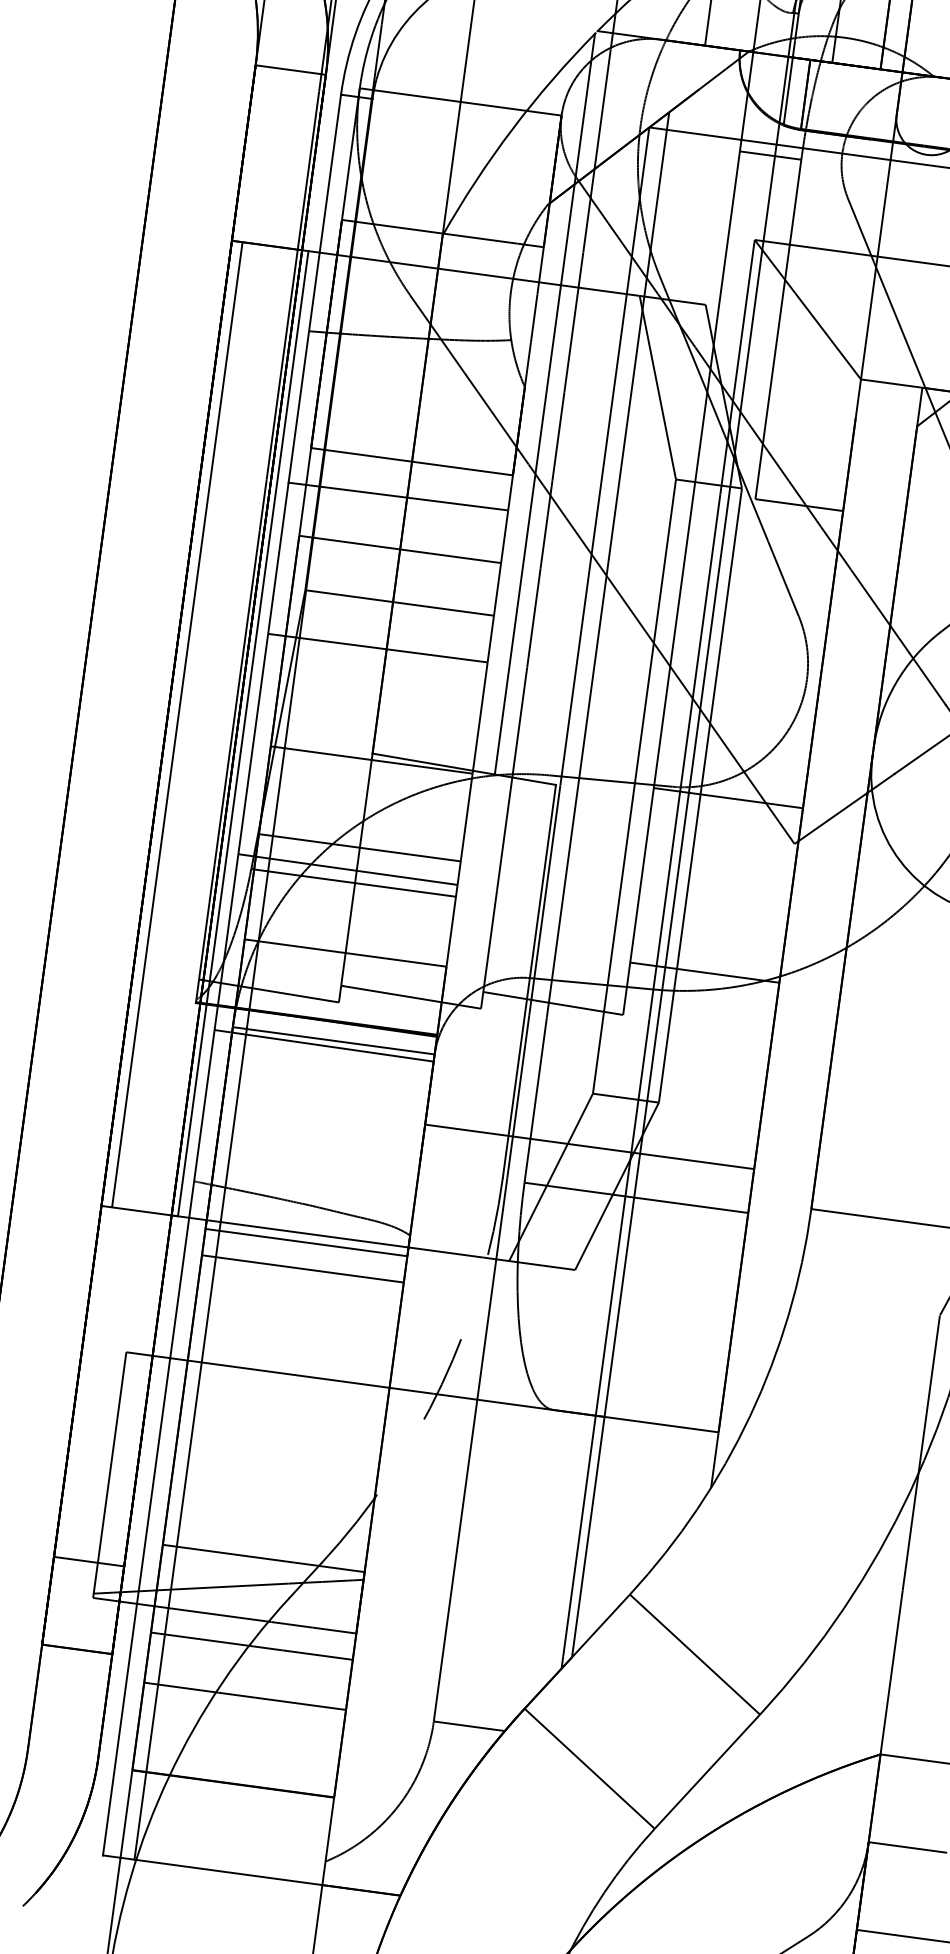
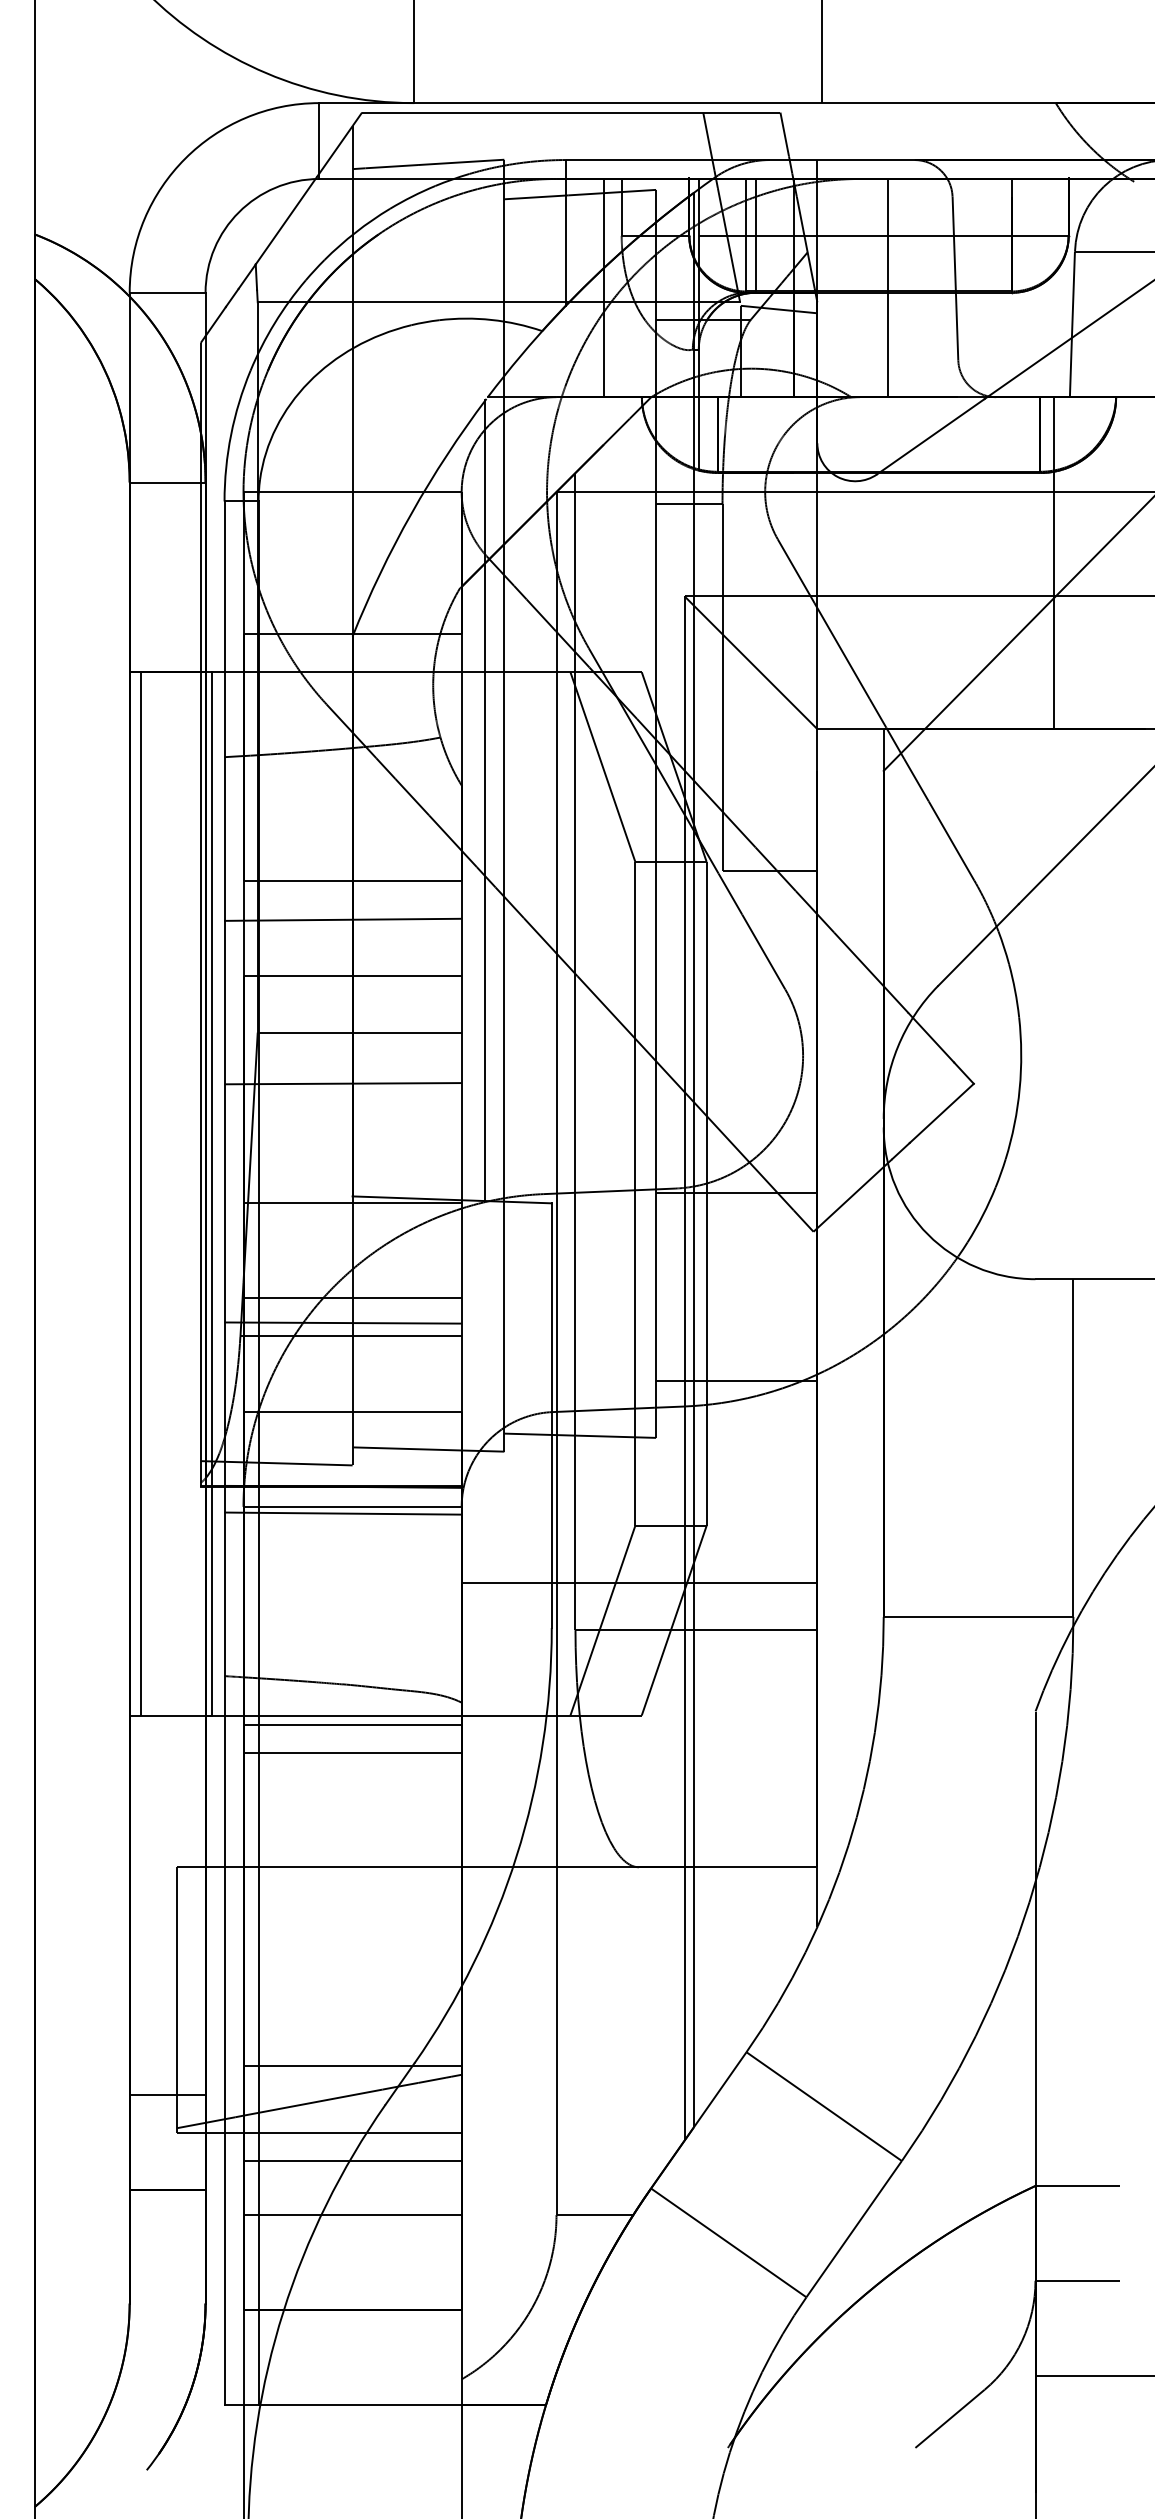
arc: (441, 1384) -> (516, 1856), dashed -> solid

